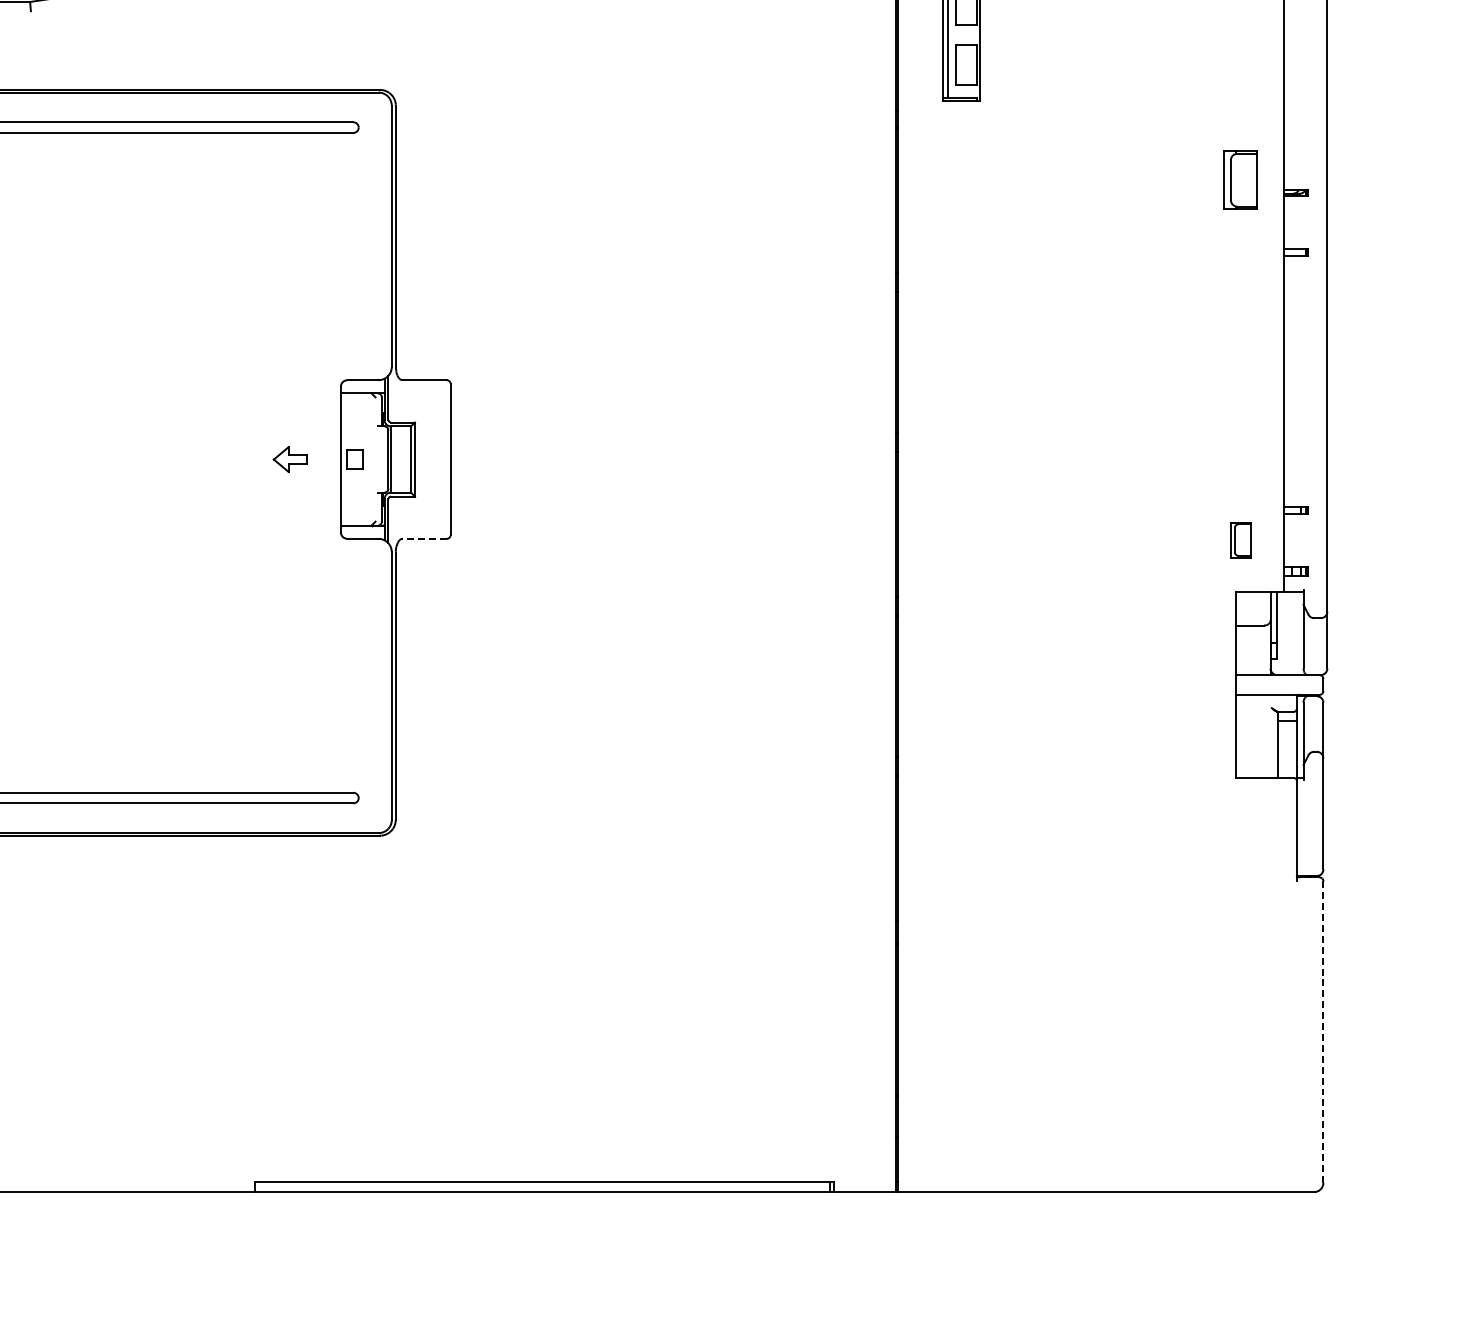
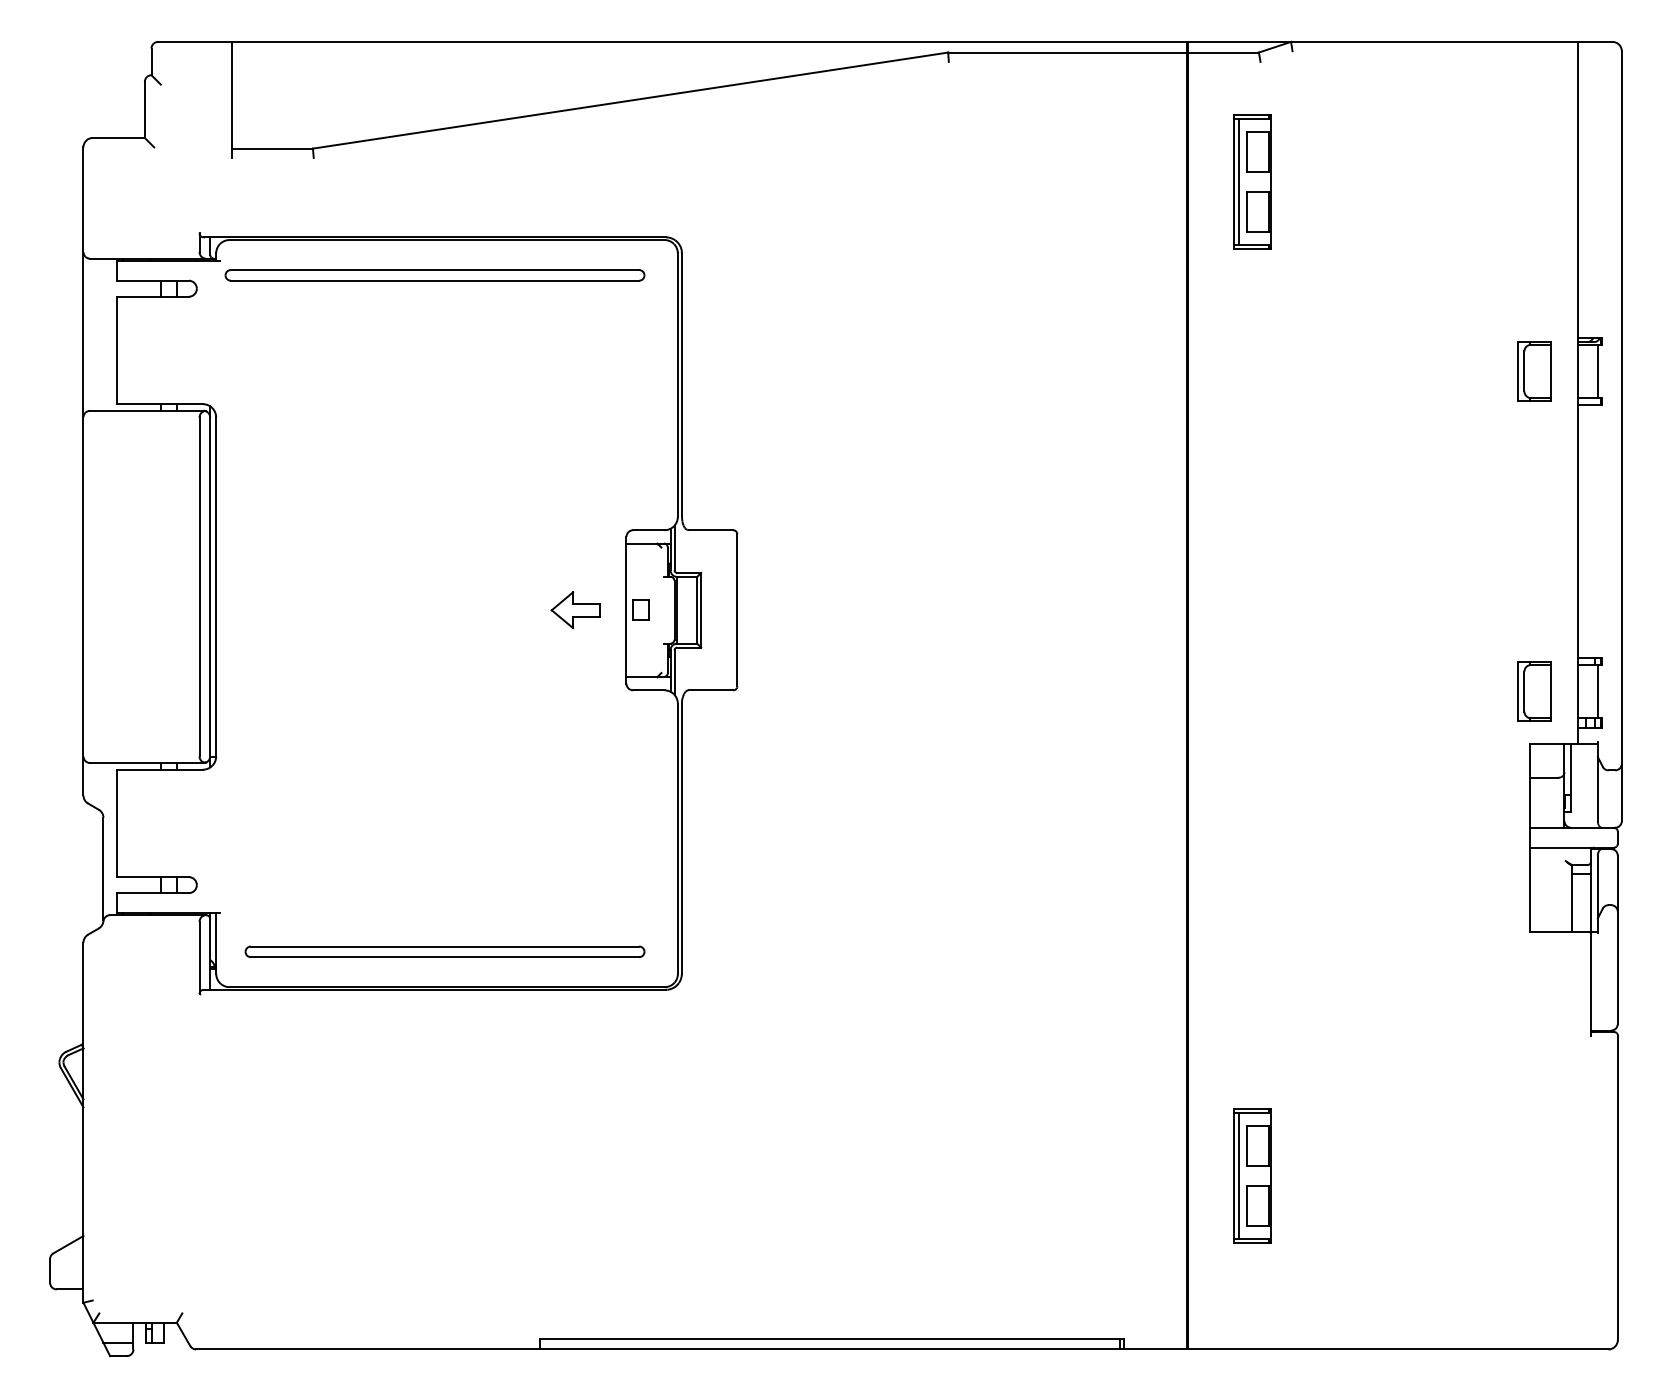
part: (1240, 180) -> (1534, 371), moved
line: (1303, 222) -> (1597, 371), added
part: (290, 459) -> (575, 610), size x1.43
line: (424, 539) -> (710, 690), dashed -> solid
part: (1240, 540) -> (1534, 691), size x1.67
line: (1303, 540) -> (1597, 691), added
part: (961, 1019) -> (1252, 1175), added
line: (1323, 1032) -> (1617, 1188), dashed -> solid

